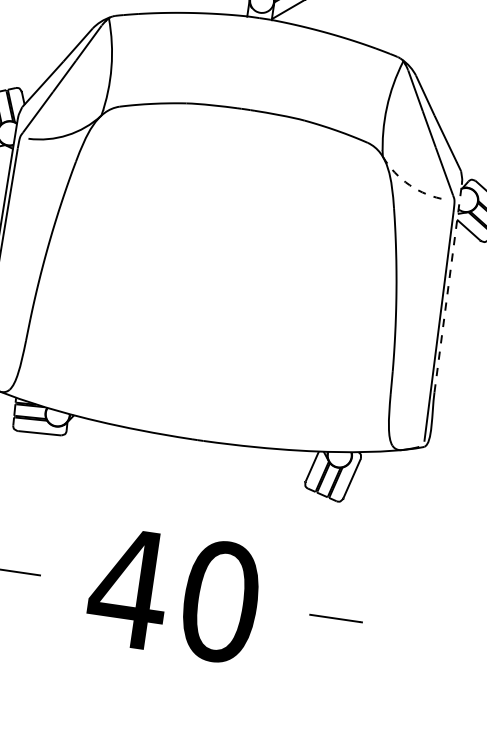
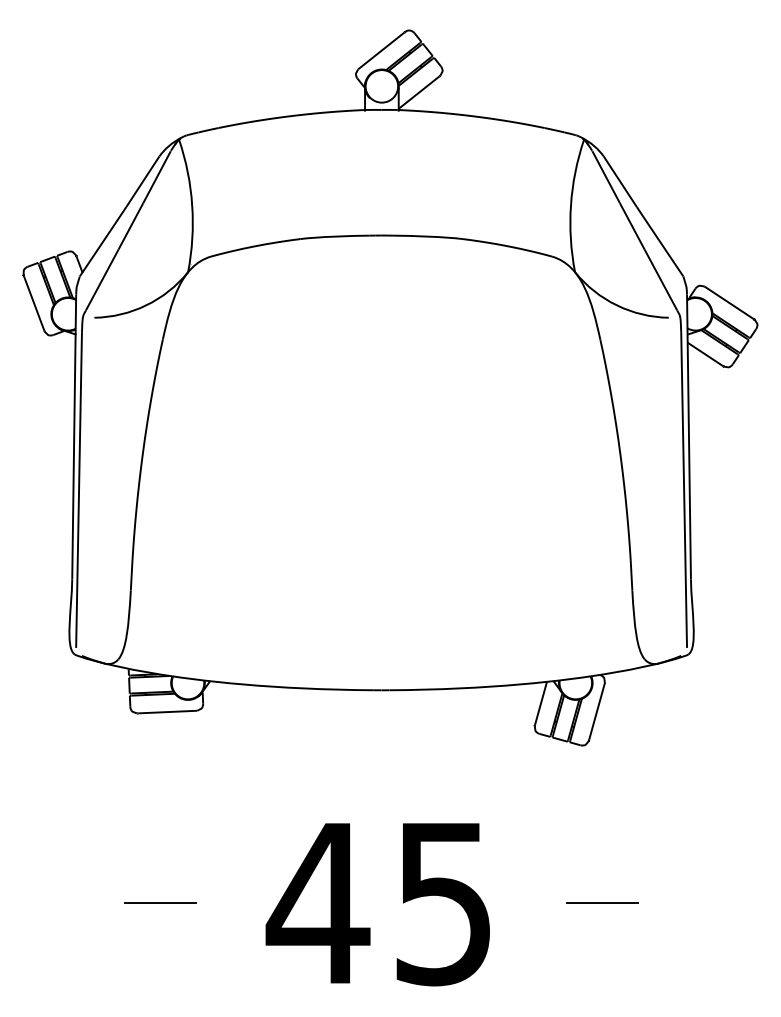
arc: (409, 185) -> (616, 305), dashed -> solid
line: (447, 288) -> (688, 437), dashed -> solid
text: (220, 601) -> (444, 903), 40 -> 45

